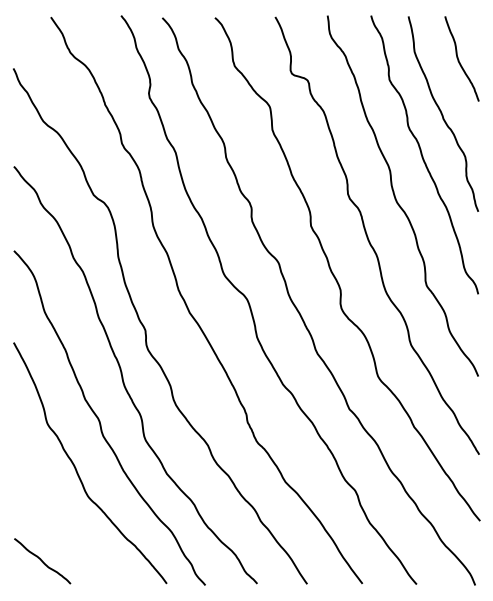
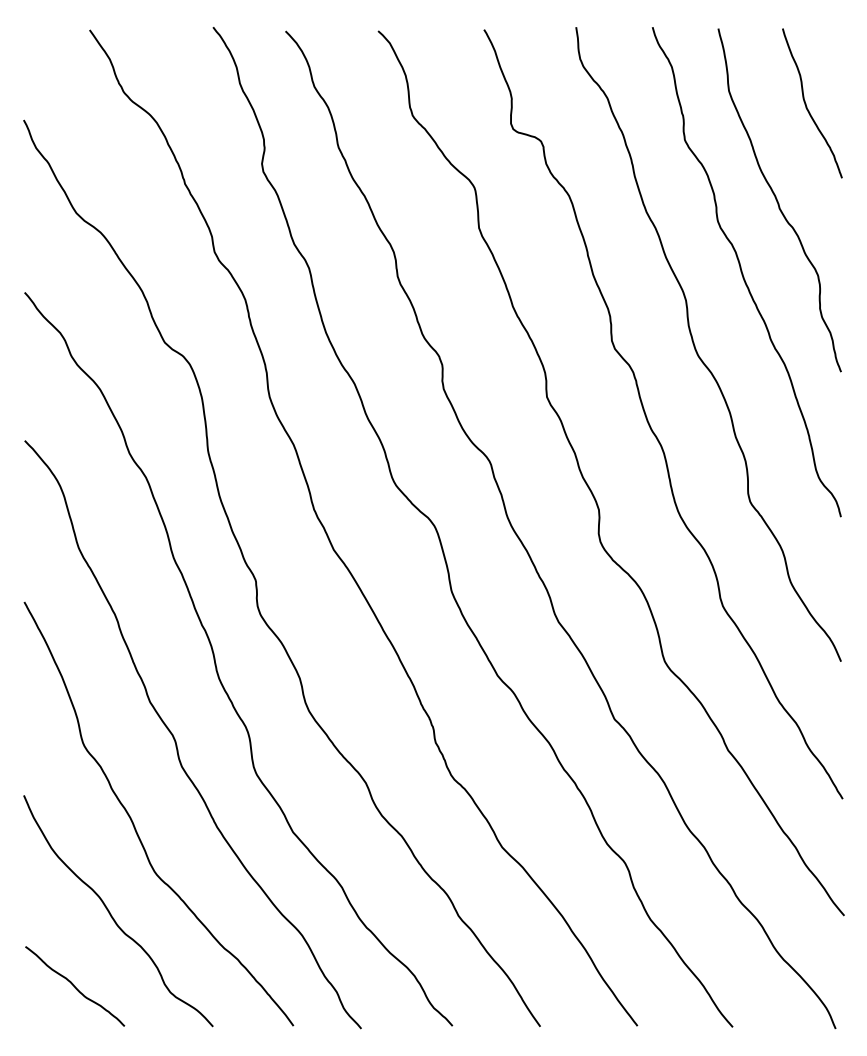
curve: (63, 519) -> (111, 912), added

